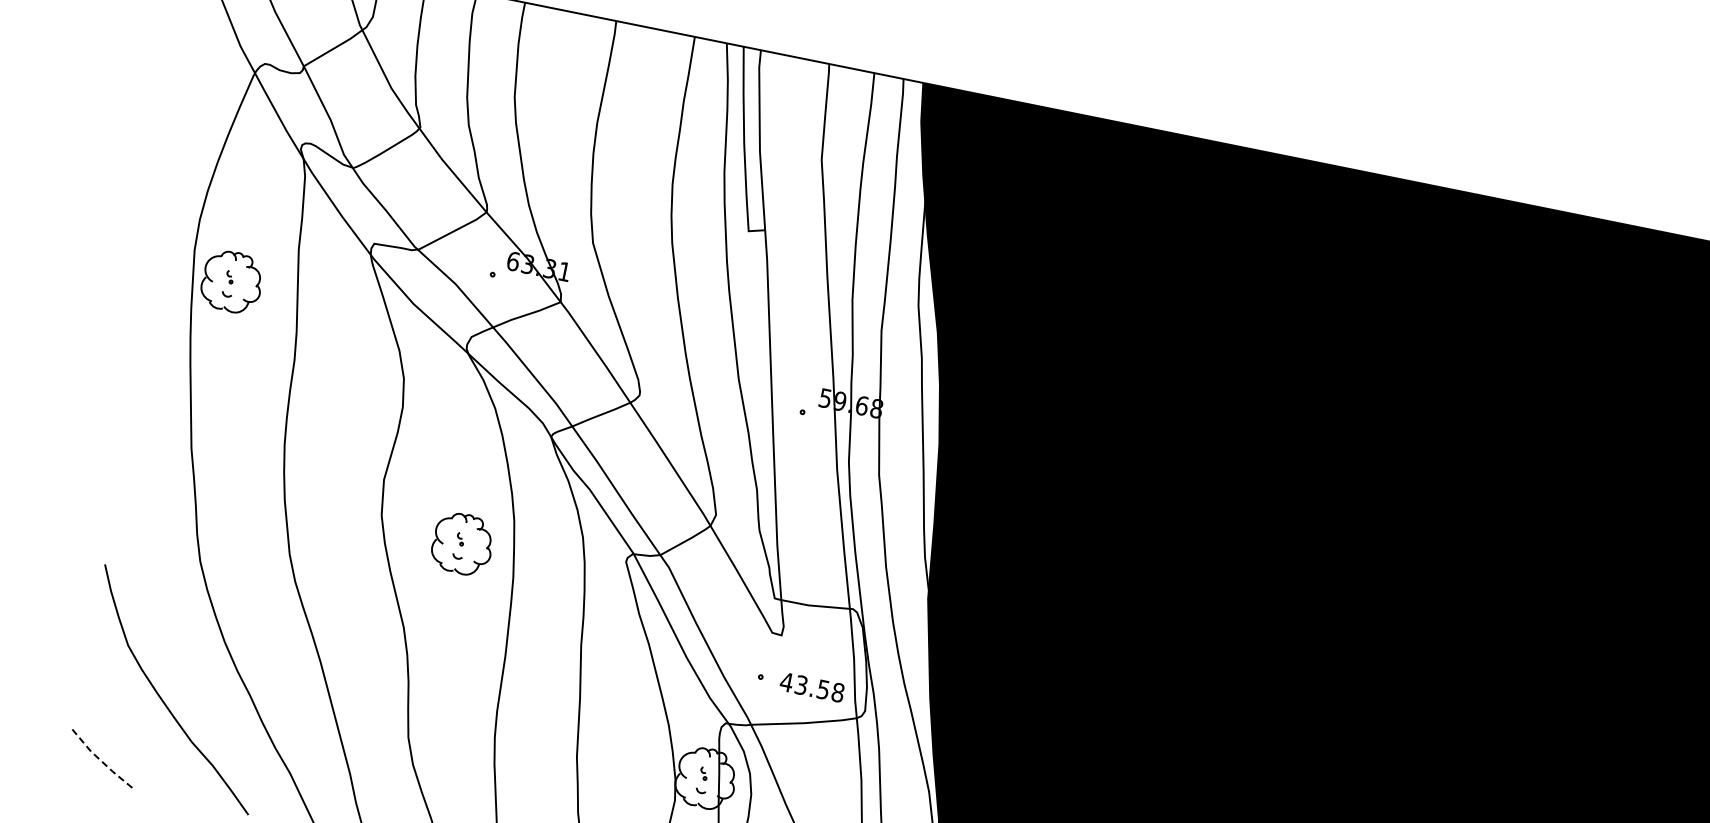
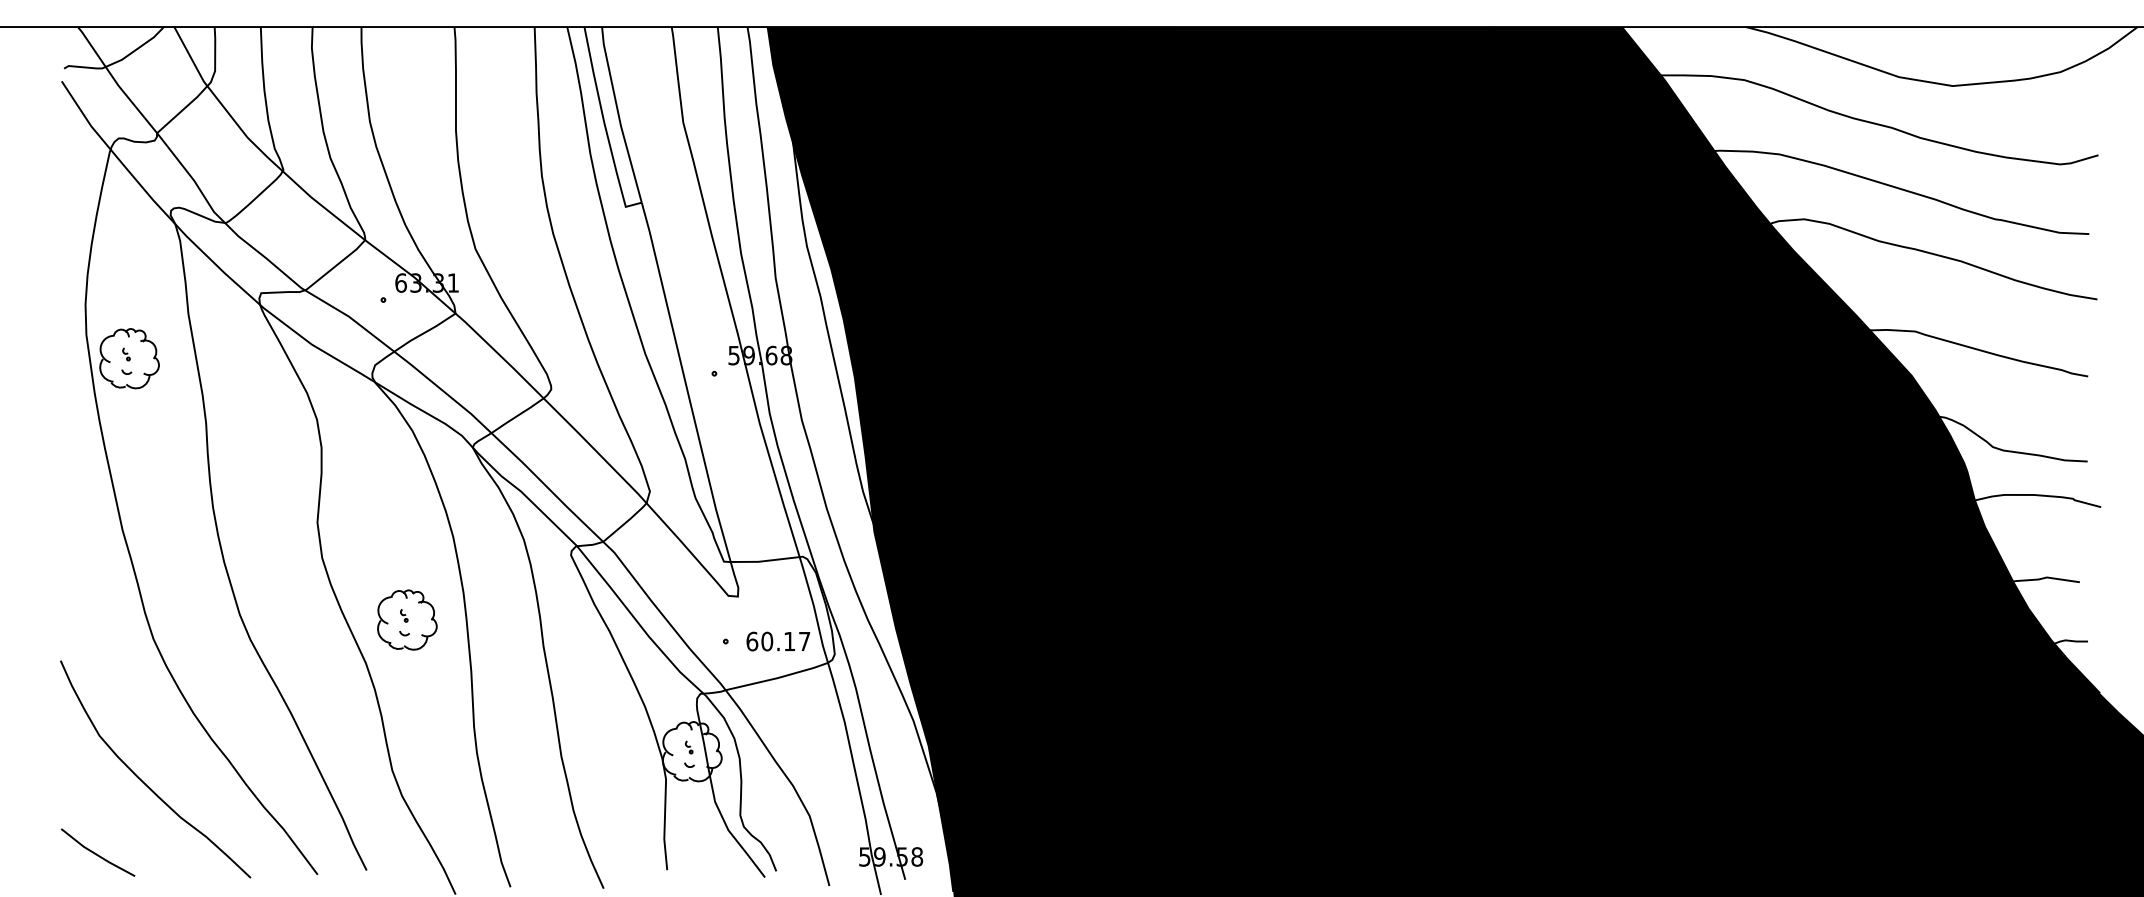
part: (463, 543) -> (407, 619), moved
text: (812, 687) -> (778, 641), 43.58 -> 60.17
line: (102, 762) -> (97, 855), dashed -> solid

